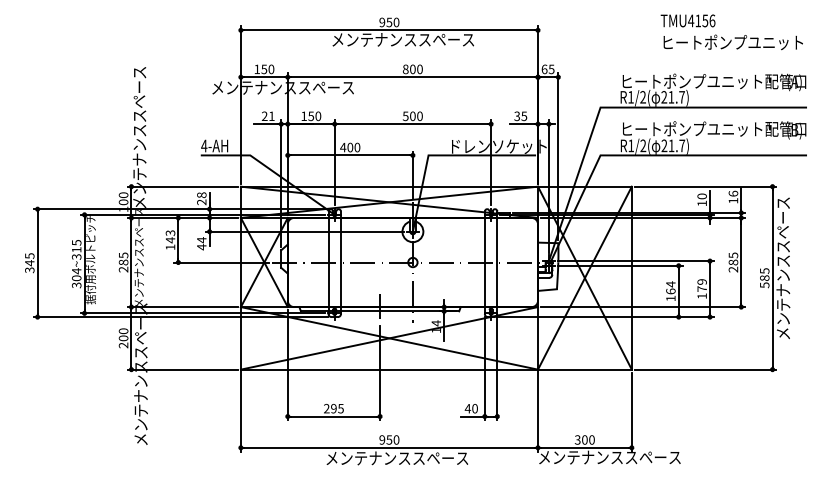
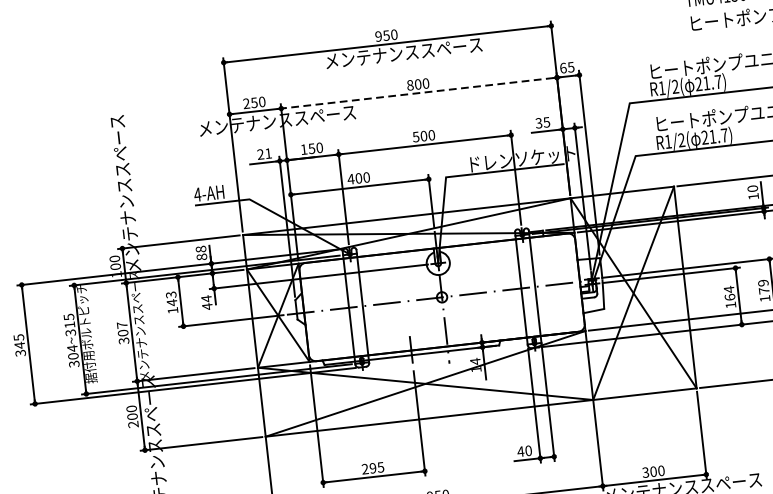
text: (257, 68) -> (246, 102), 150 -> 250
line: (412, 77) -> (418, 93), solid -> dashed
text: (201, 202) -> (201, 257), 28 -> 88
text: (123, 262) -> (123, 333), 285 -> 307

